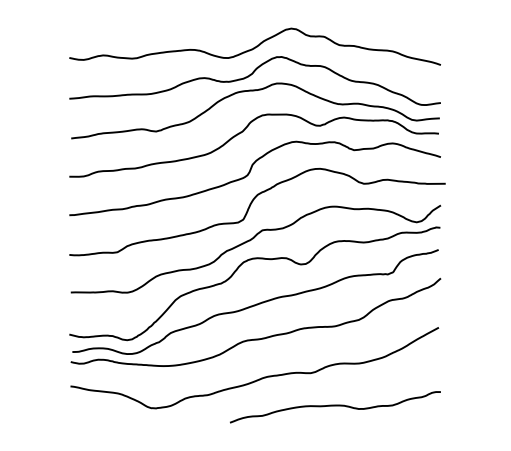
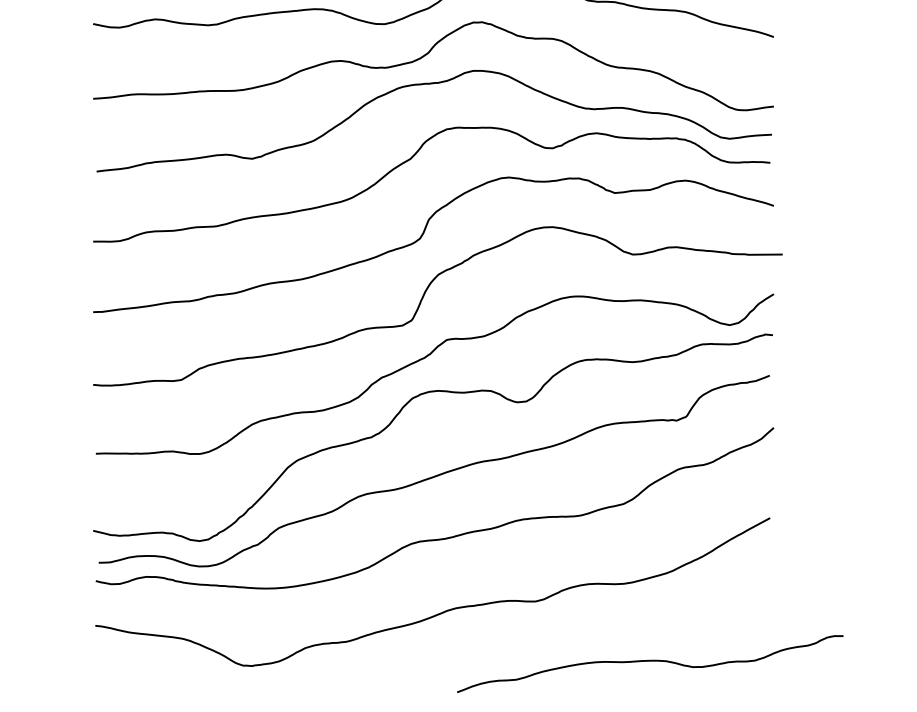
curve: (335, 406) -> (650, 662), moved

